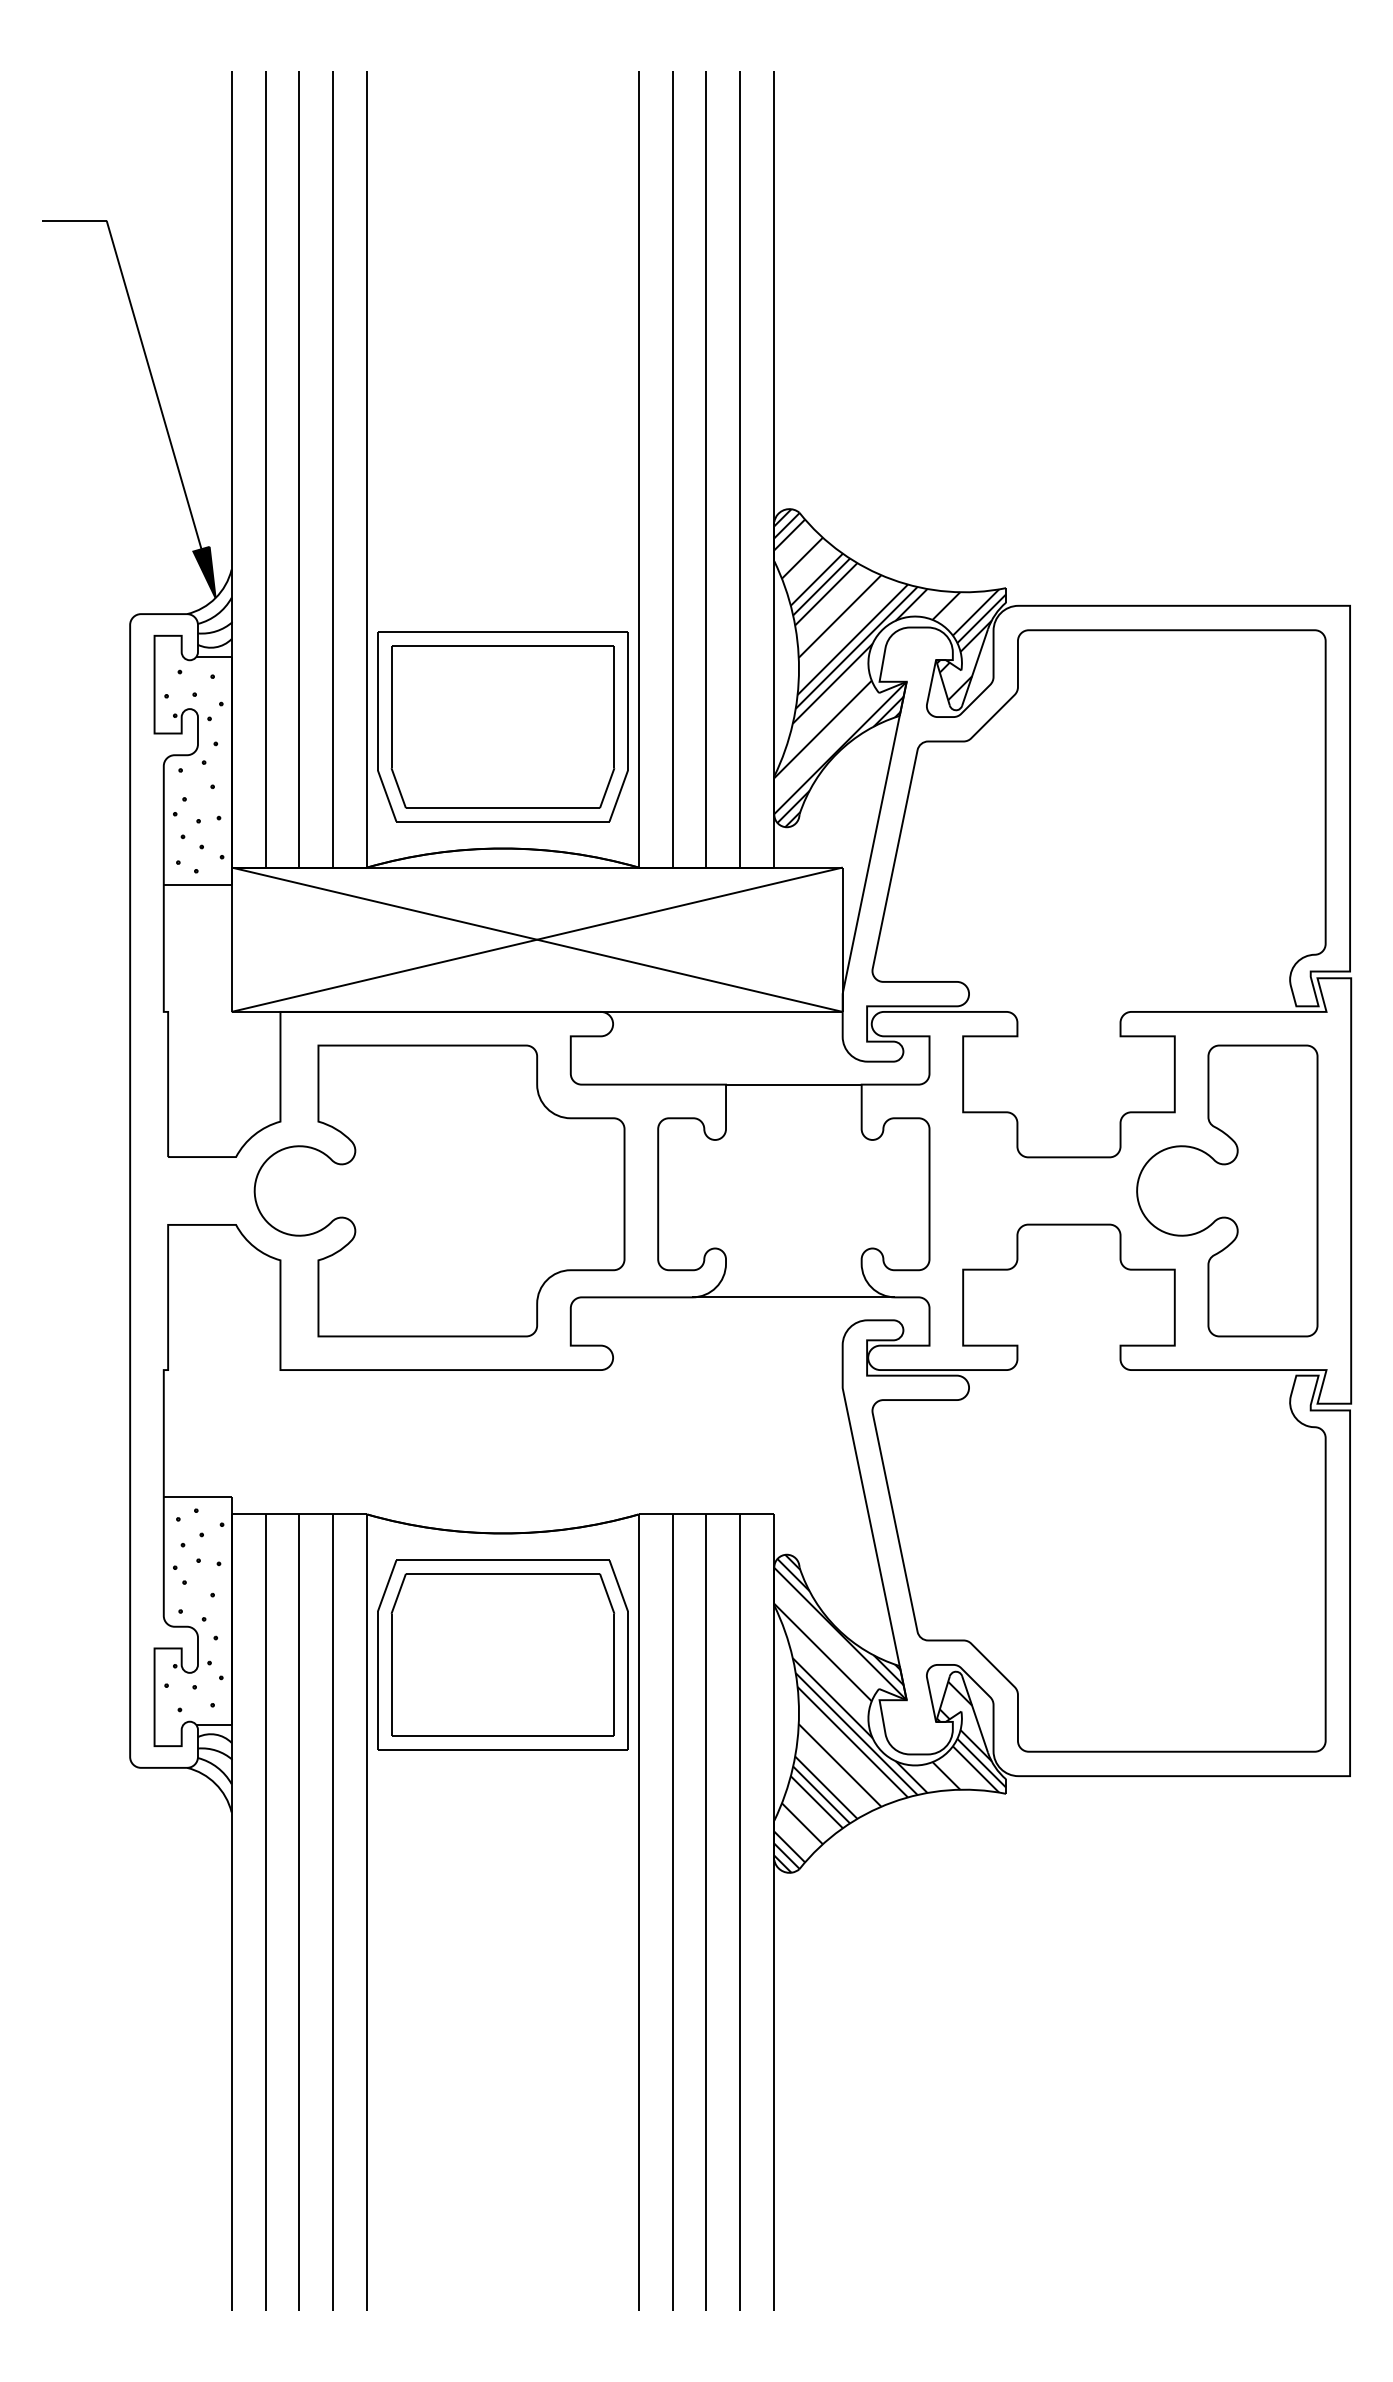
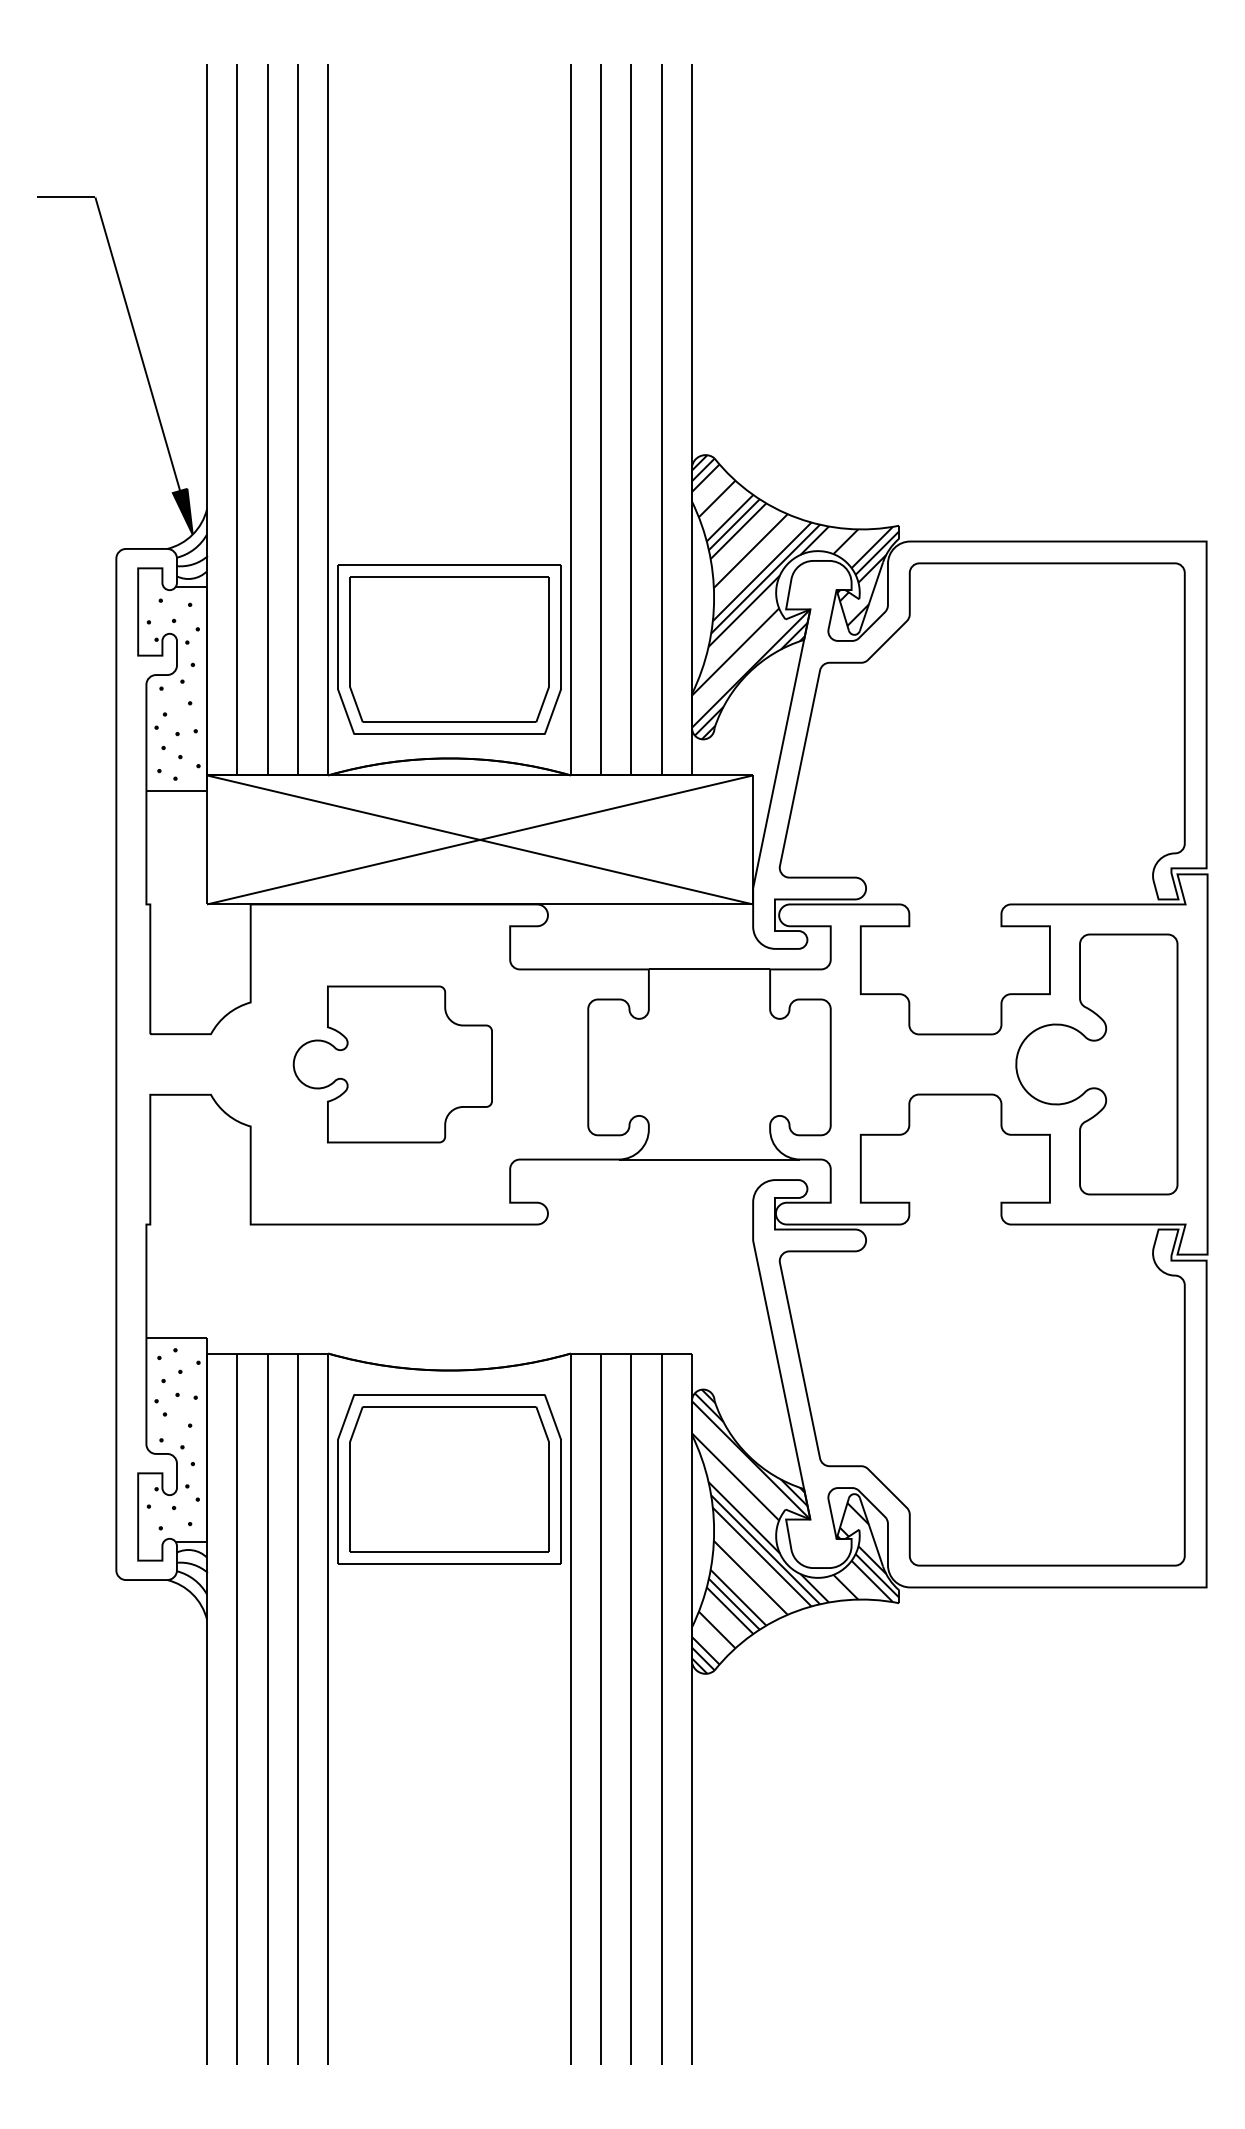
part: (439, 1190) -> (392, 1064), size x0.6

